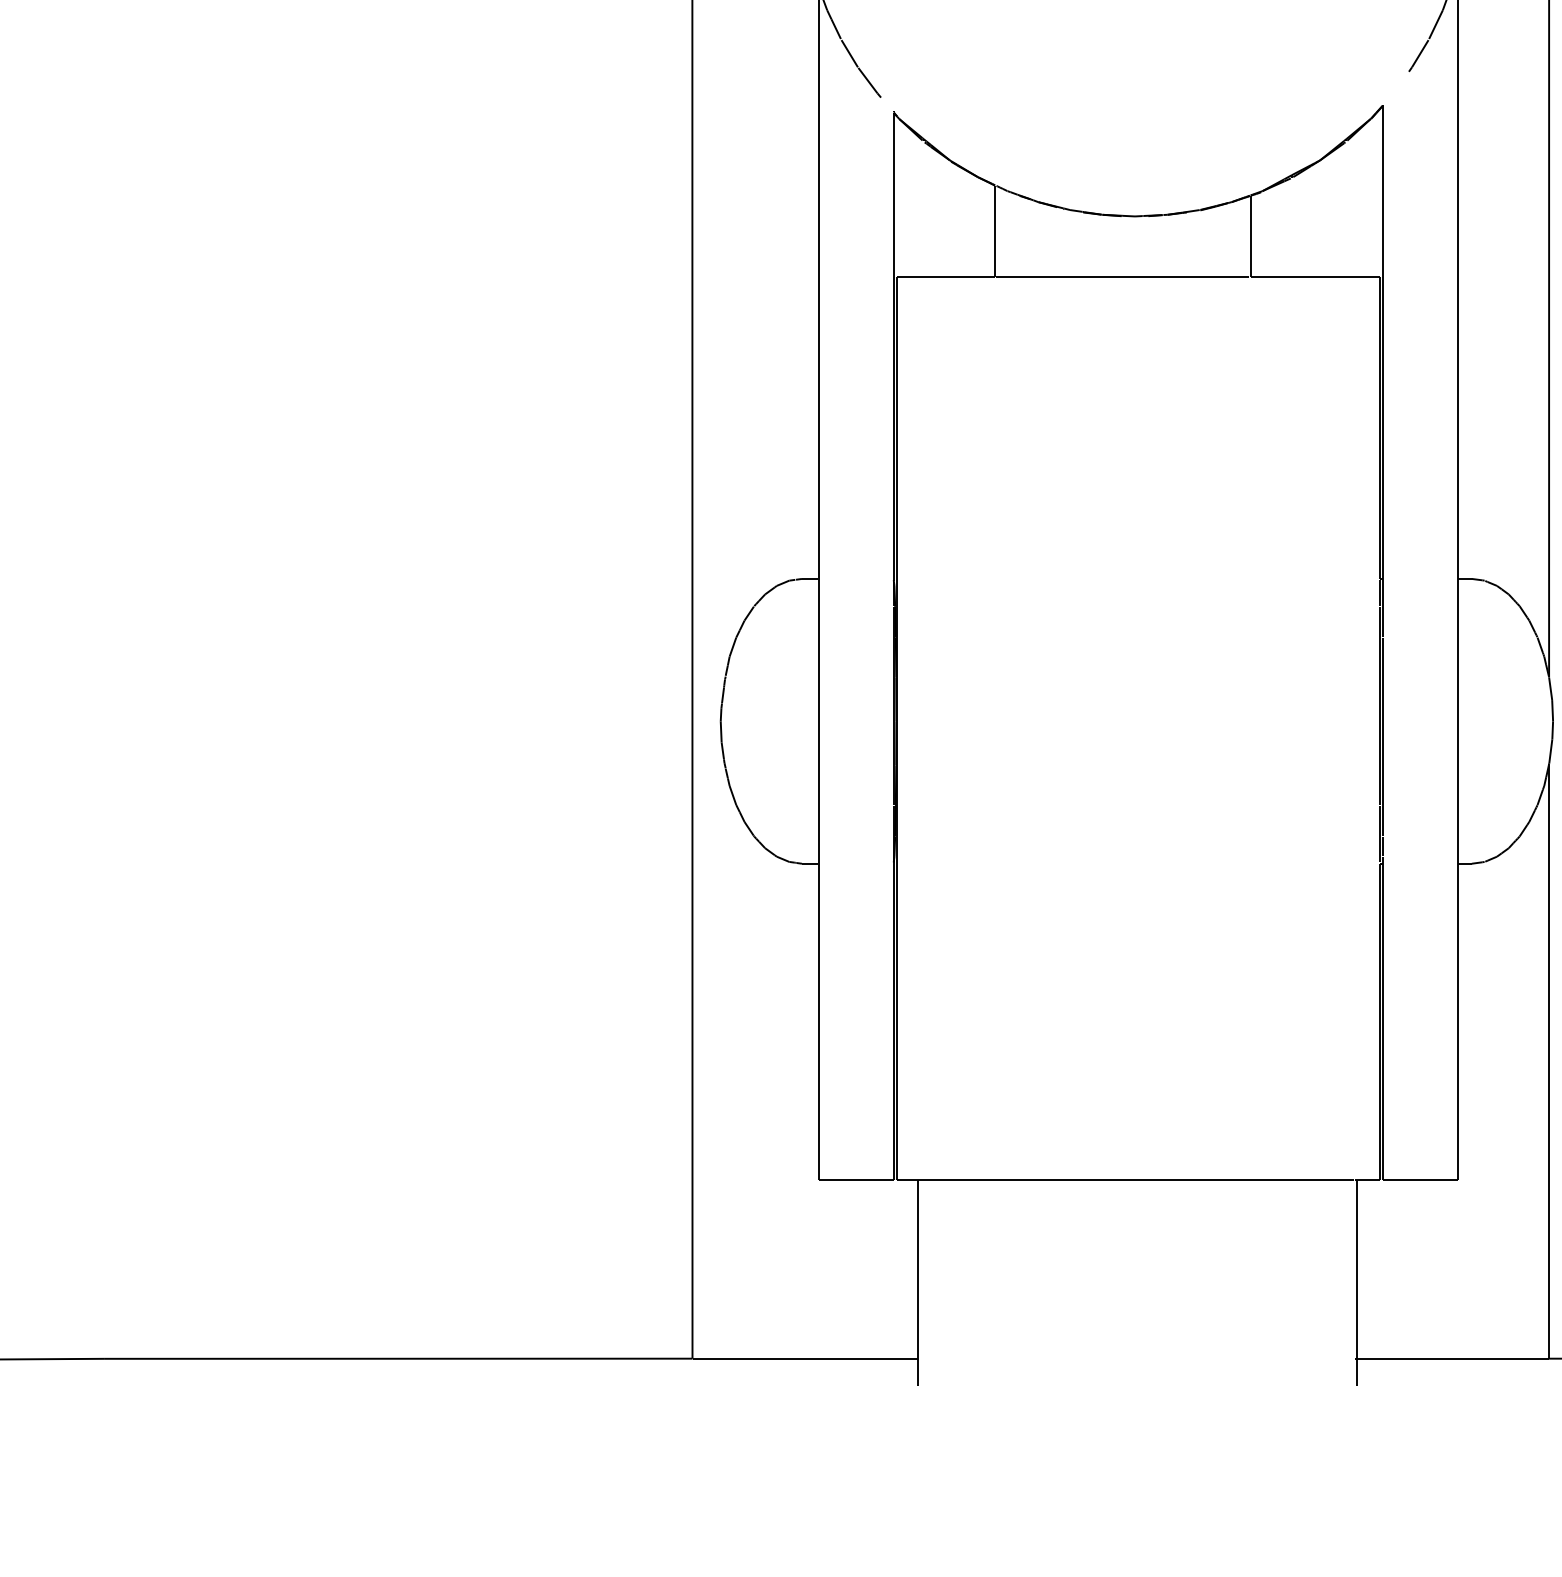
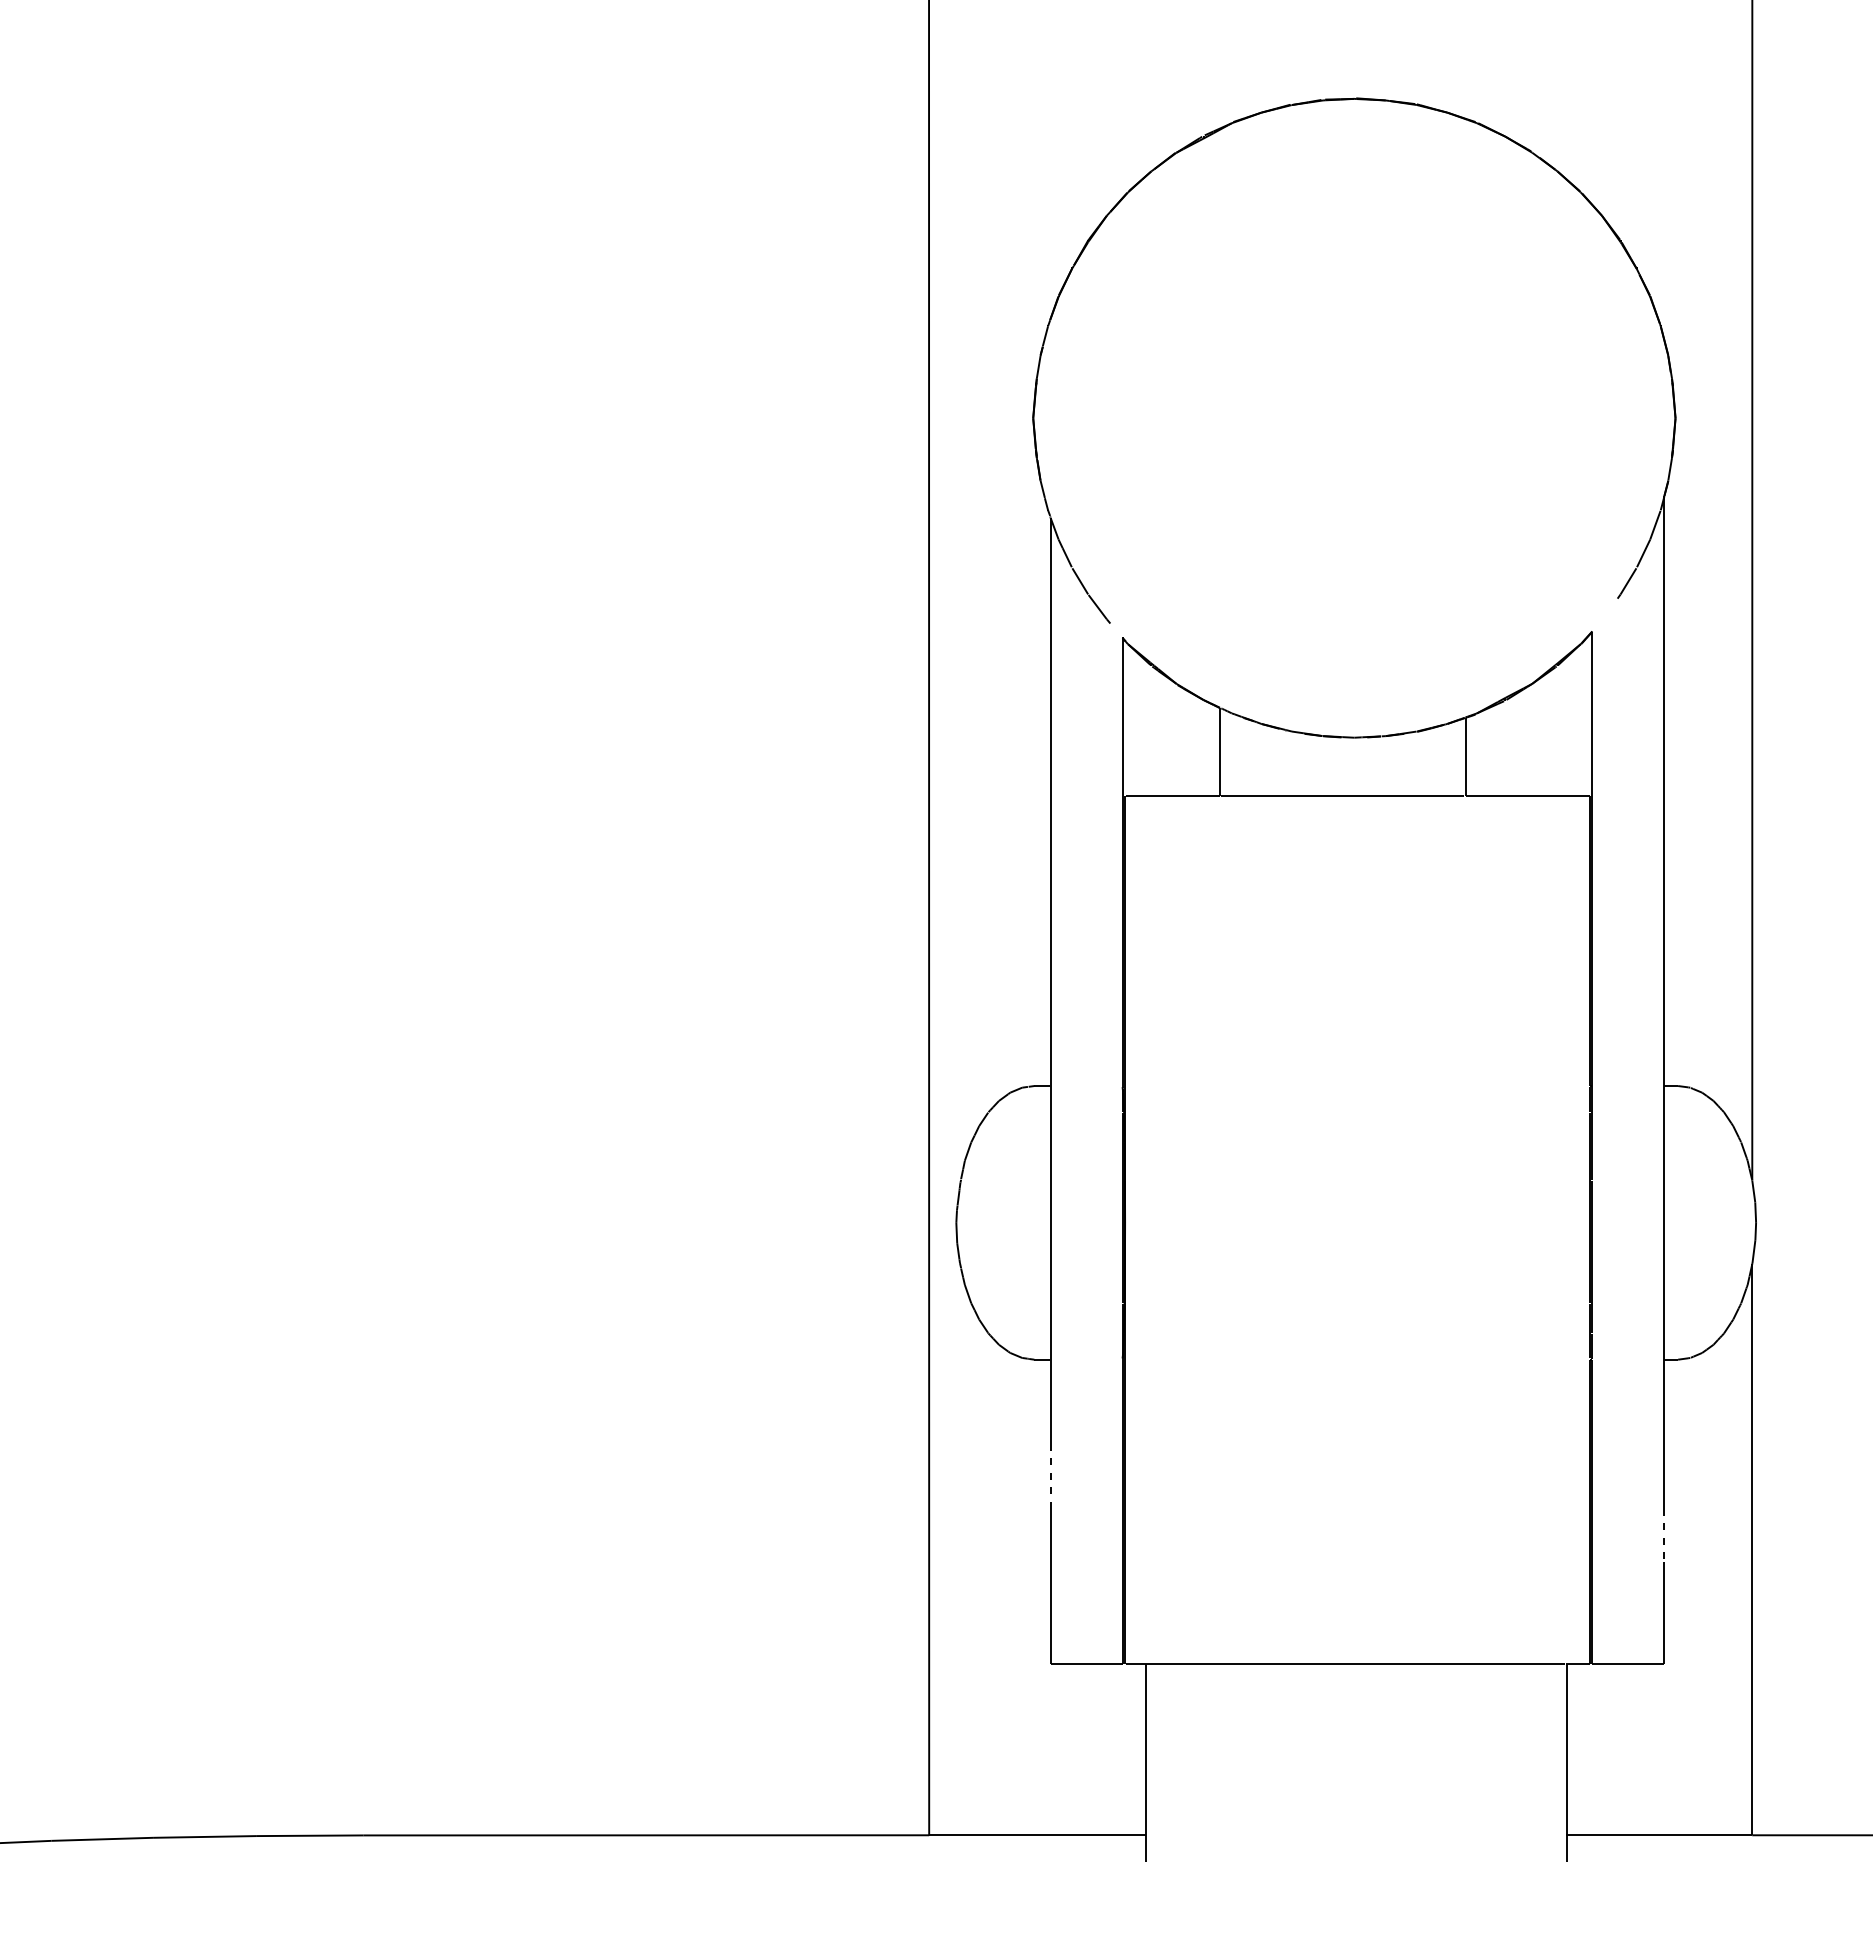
line: (818, 986) -> (1050, 1477), solid -> dashed
line: (1457, 1046) -> (1664, 1535), solid -> dashed

